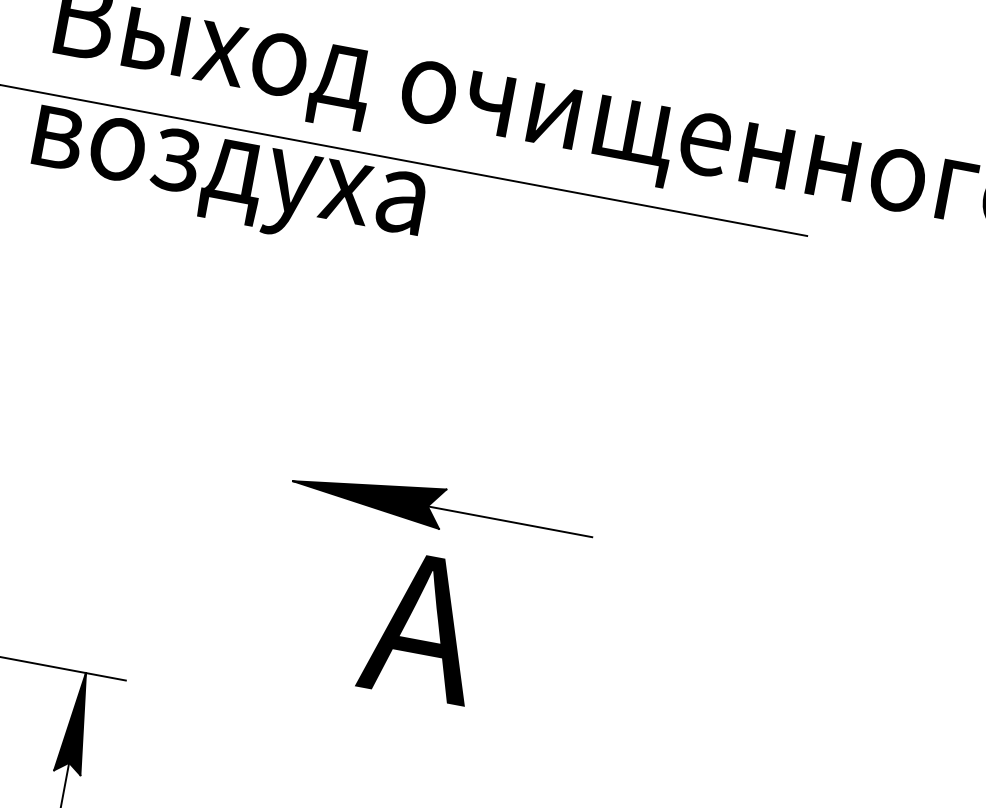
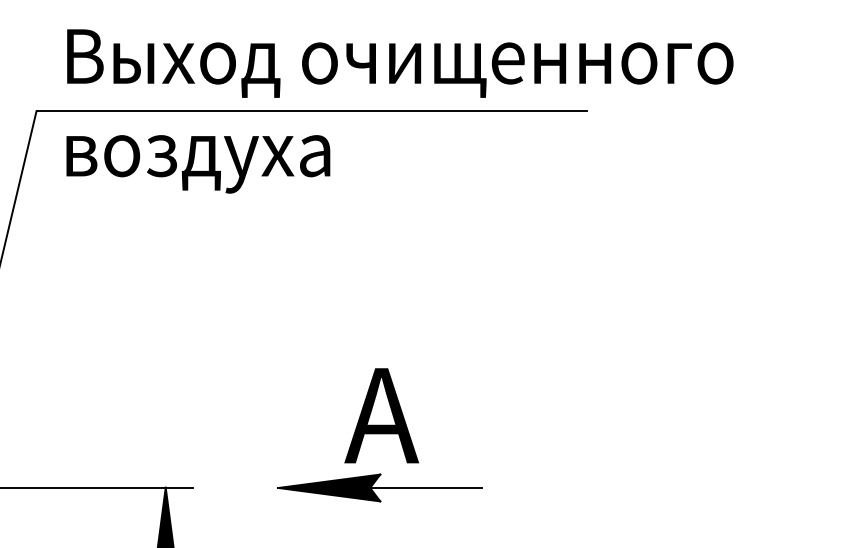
text: (227, 182) -> (198, 164), moved
part: (441, 508) -> (379, 487), moved

